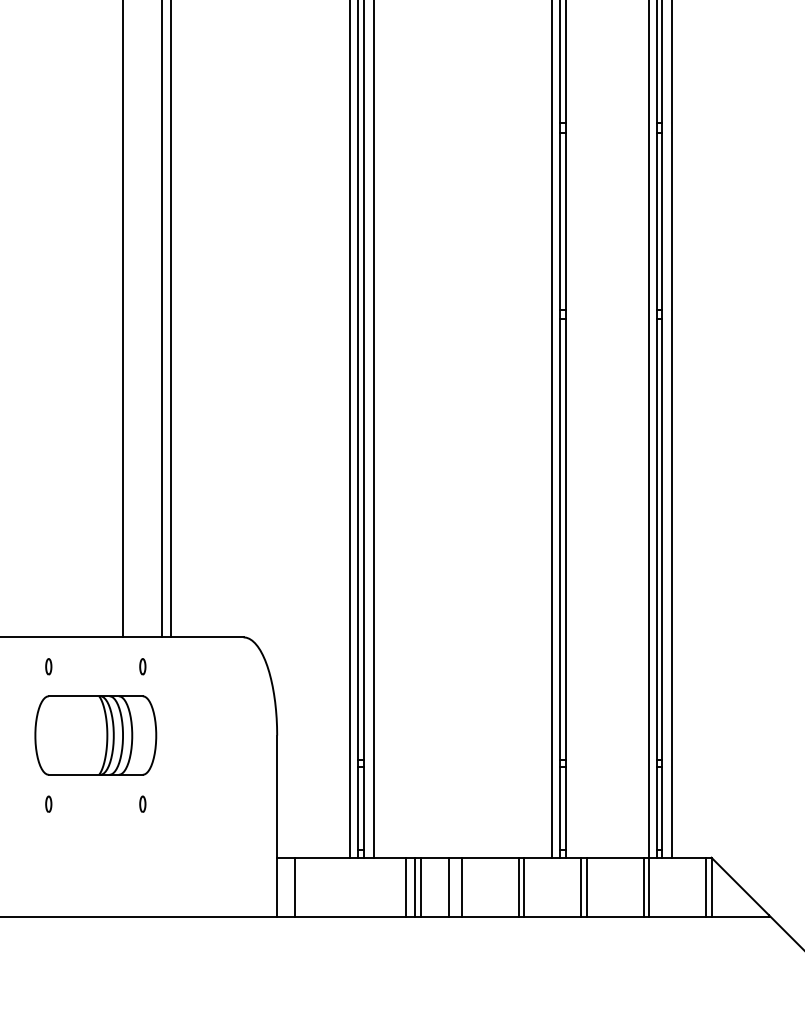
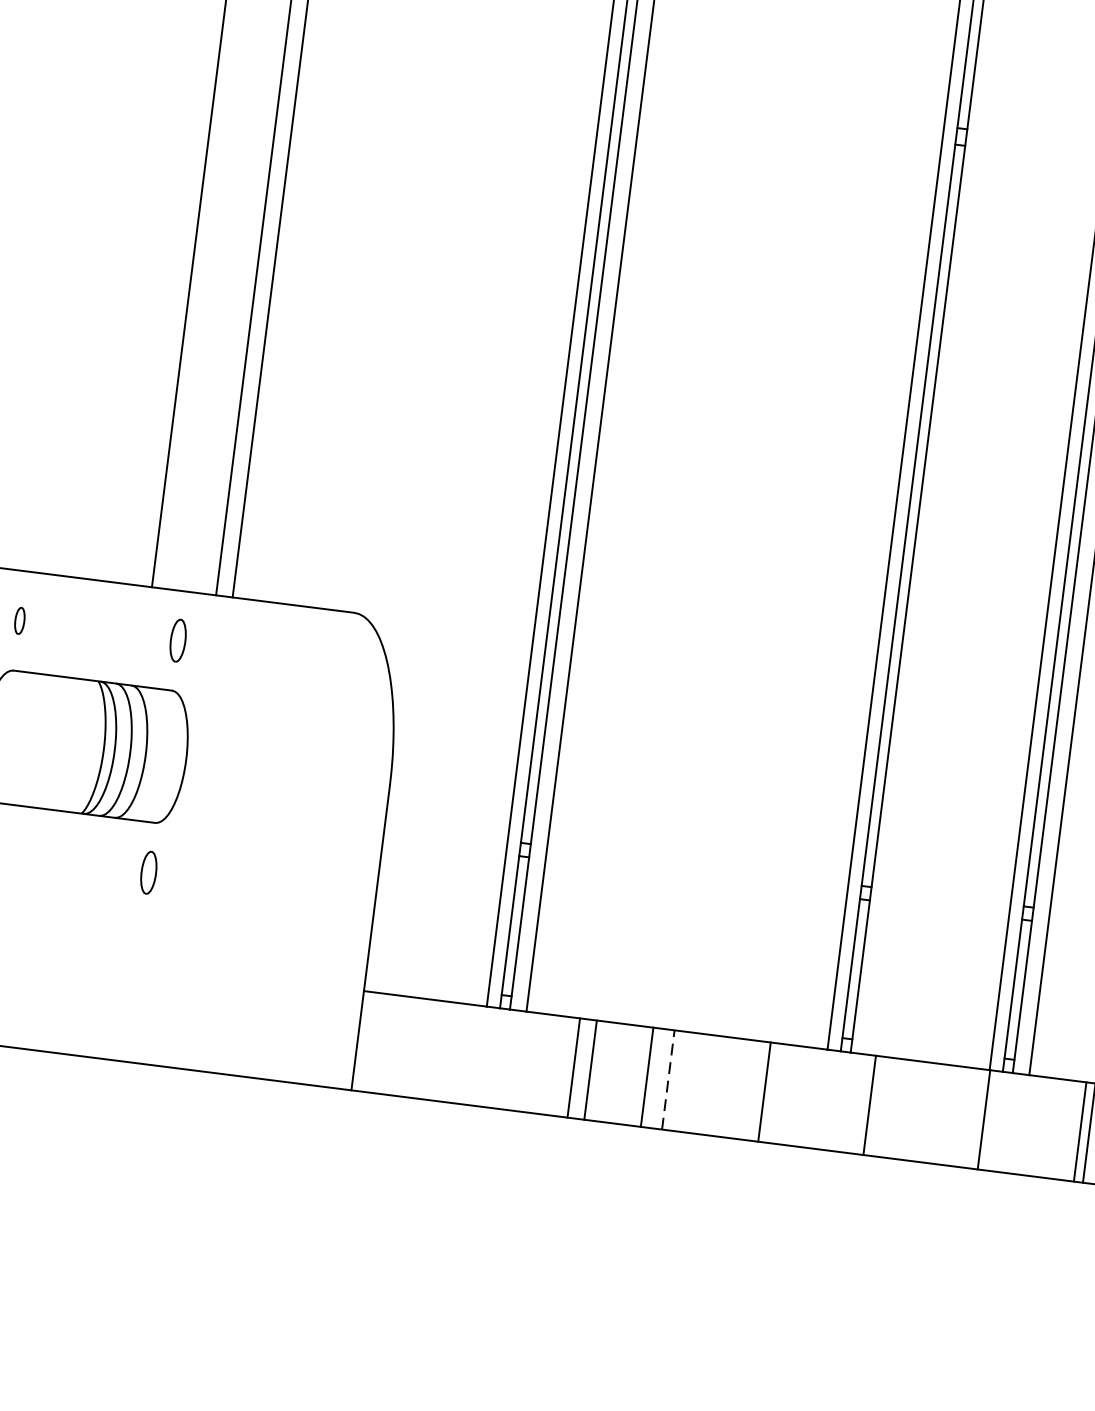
part: (142, 666) -> (177, 640), size x1.6
part: (142, 803) -> (148, 871), size x1.6
line: (294, 886) -> (386, 1043), removed
line: (421, 886) -> (600, 1070), removed
line: (461, 886) -> (668, 1078), solid -> dashed
line: (524, 886) -> (774, 1092), removed
line: (586, 886) -> (878, 1105), removed
line: (643, 886) -> (974, 1117), removed

